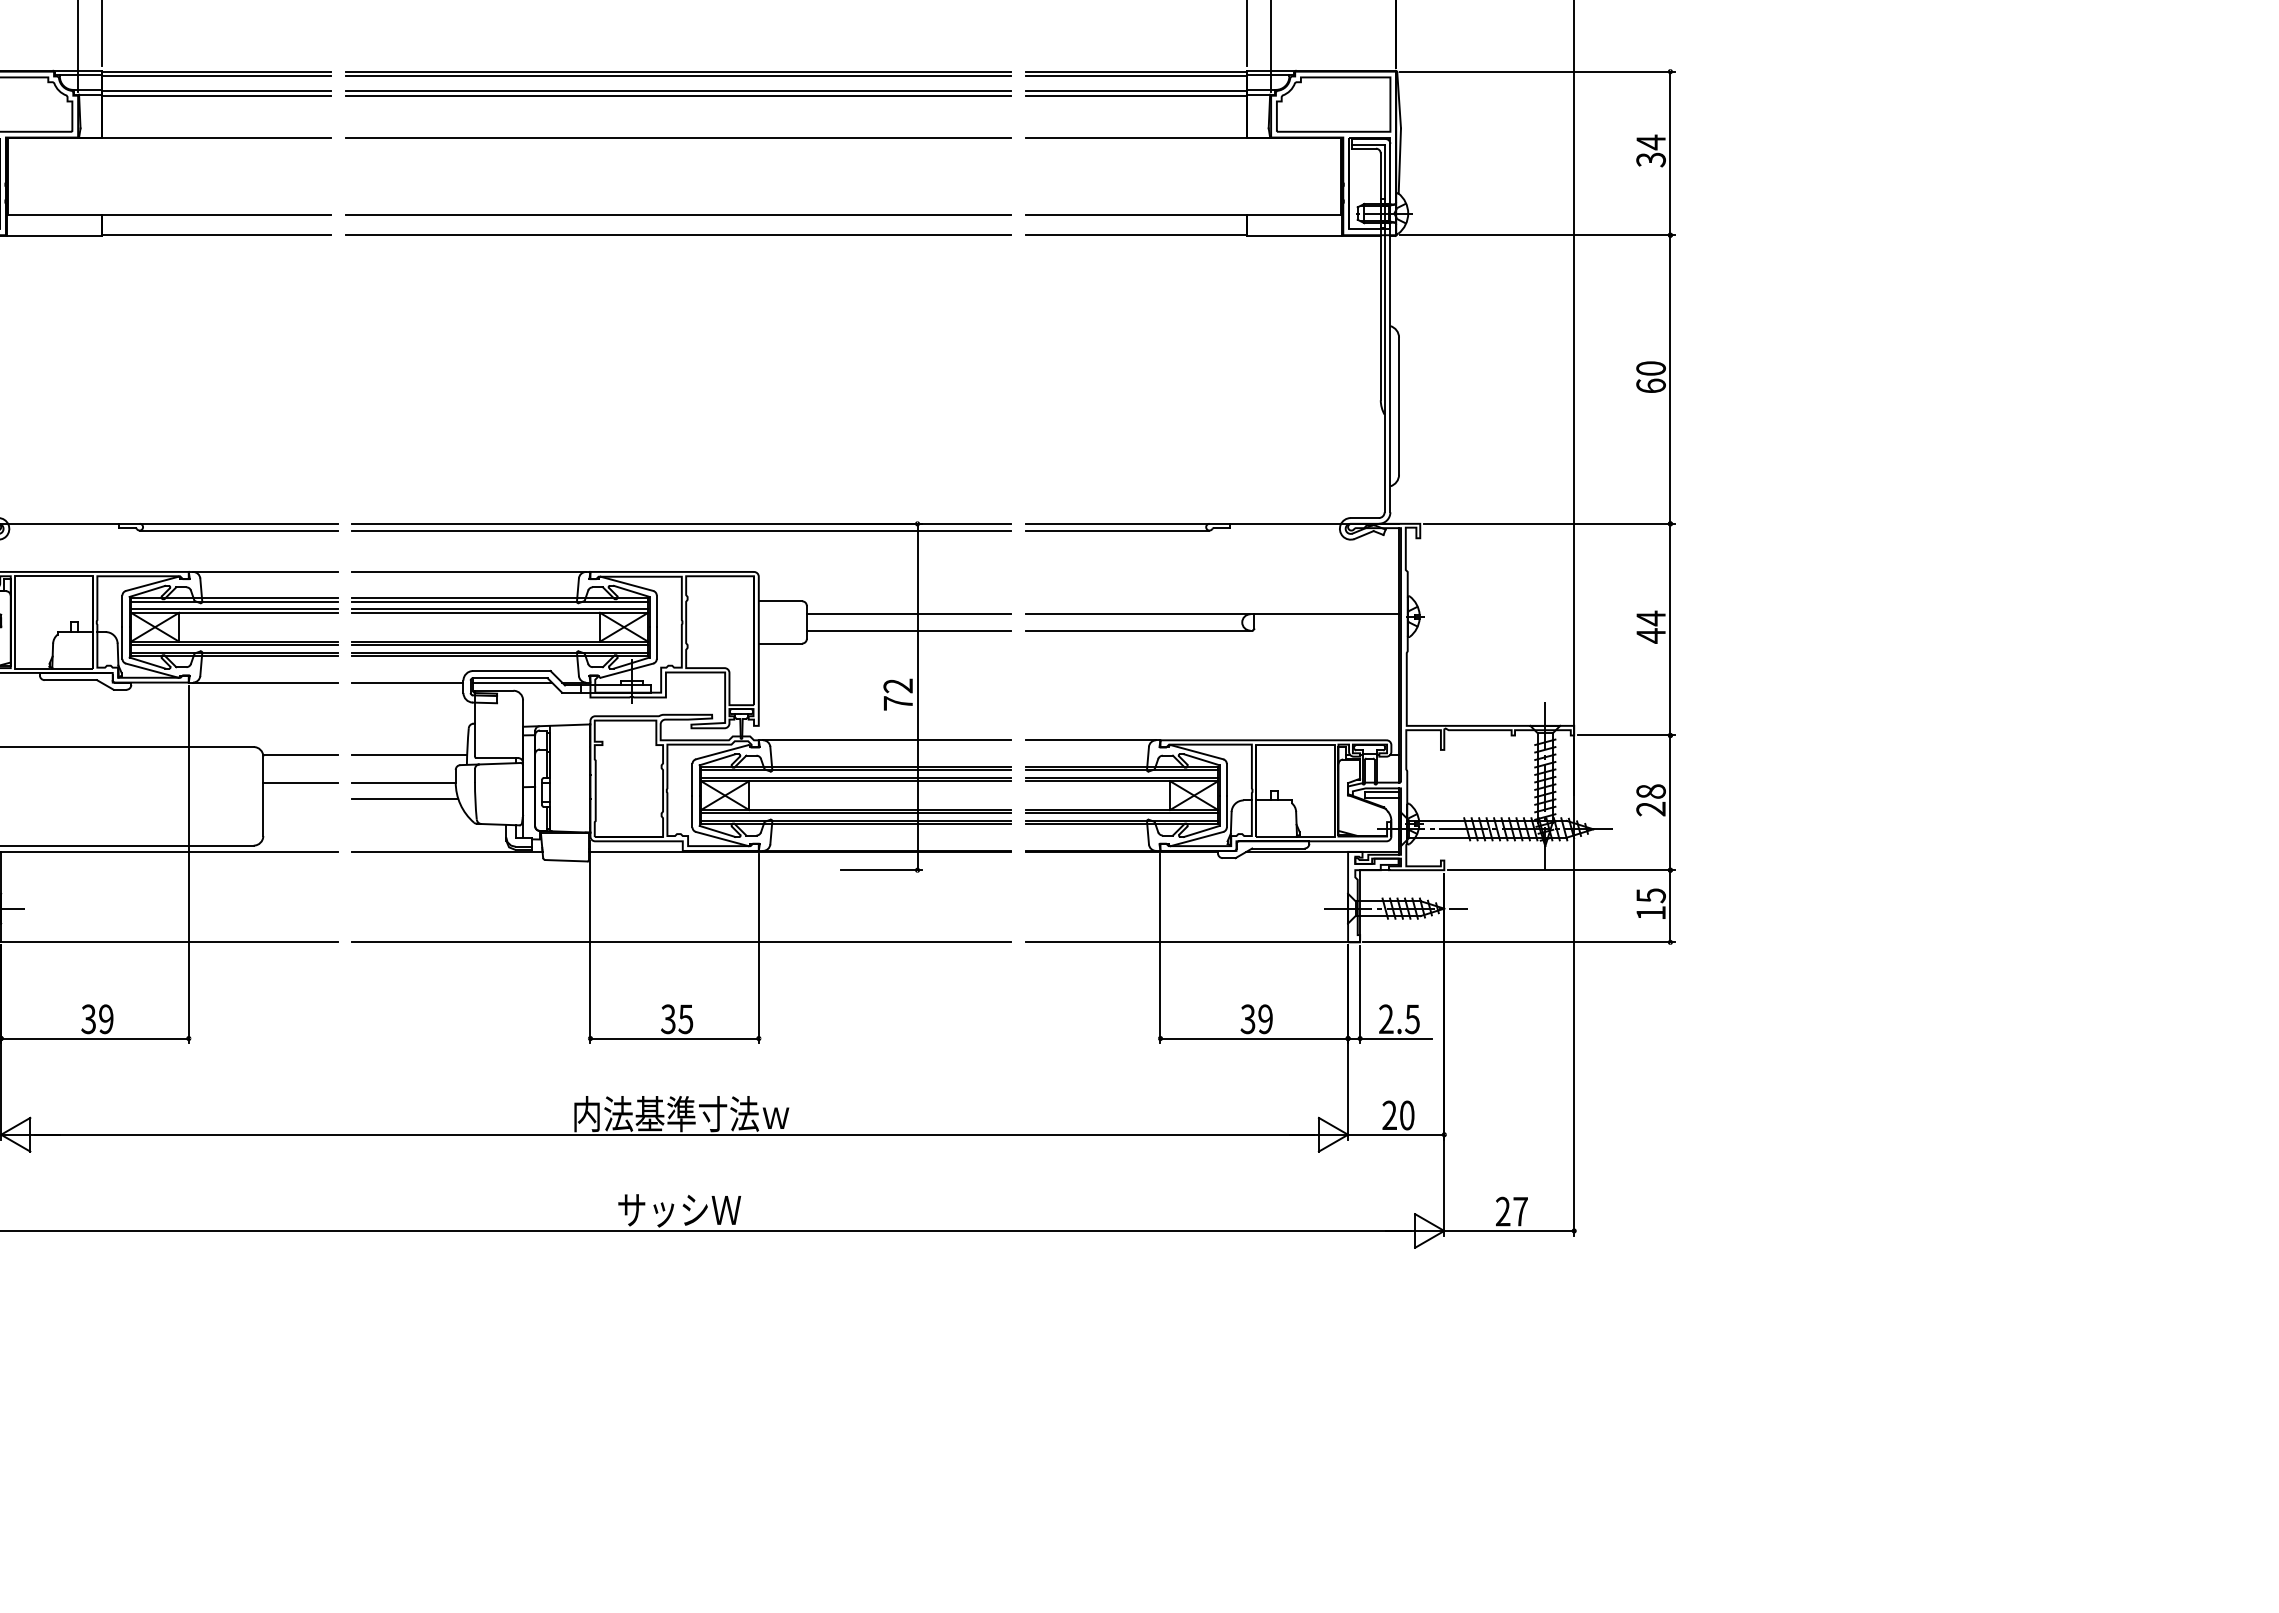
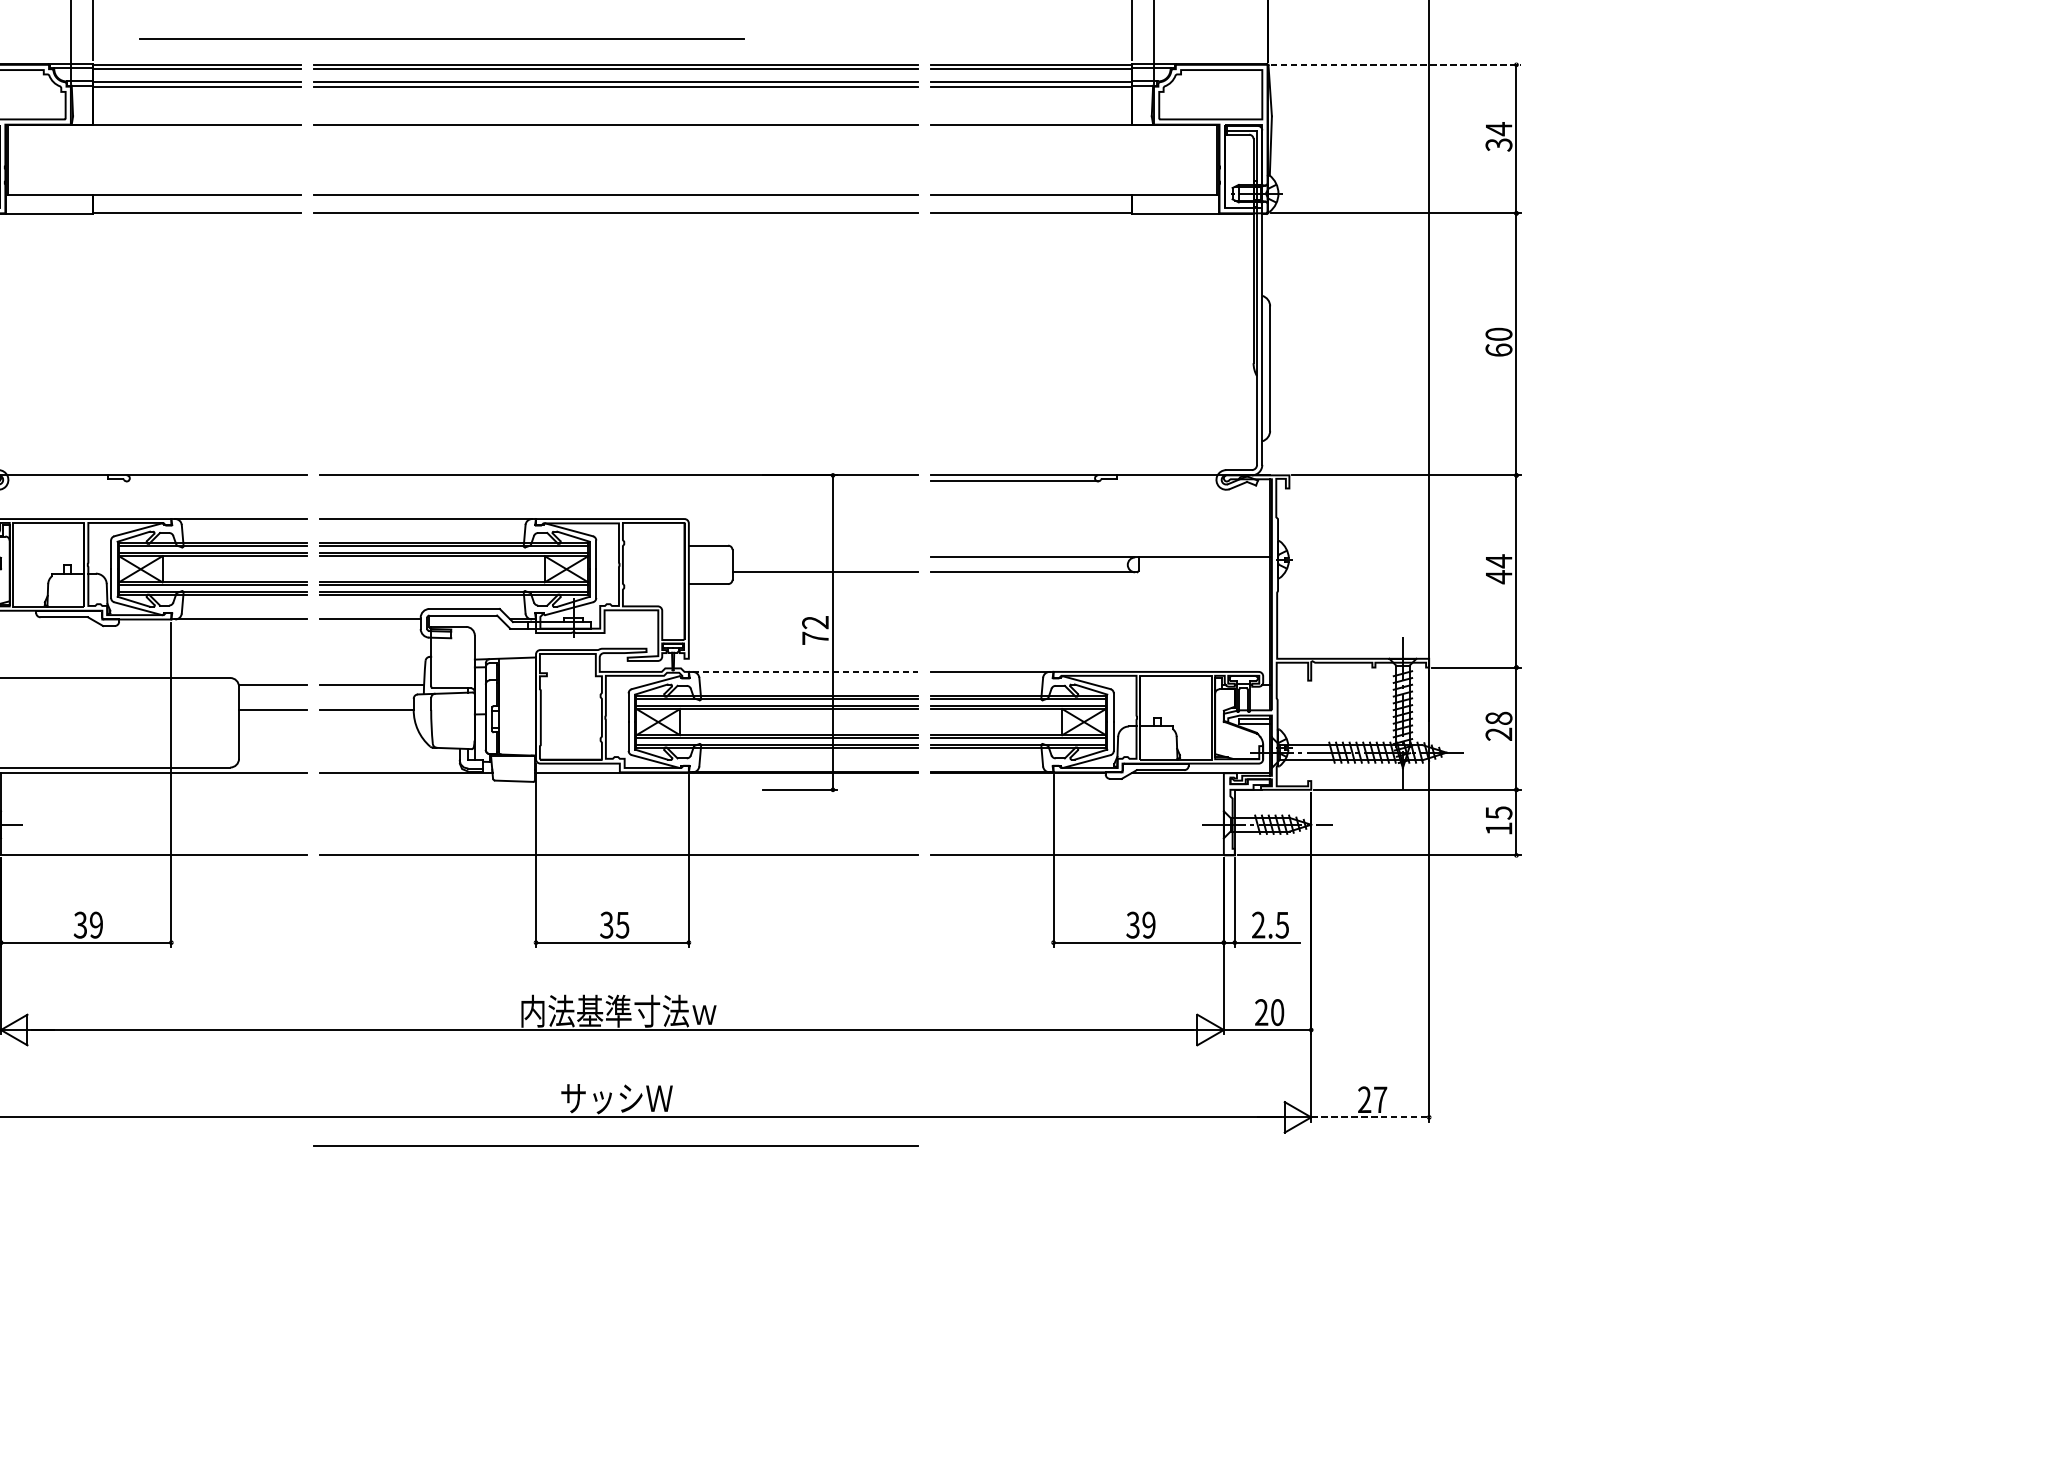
line: (486, 42) -> (441, 38), added
line: (1537, 71) -> (1395, 64), solid -> dashed
line: (238, 530) -> (216, 481), removed
line: (681, 530) -> (618, 481), removed
line: (908, 614) -> (824, 557), removed
line: (512, 682) -> (465, 619), removed
line: (887, 740) -> (805, 672), solid -> dashed
line: (405, 798) -> (368, 724), removed
line: (1509, 1230) -> (1370, 1116), solid -> dashed
line: (678, 1262) -> (615, 1146), added

